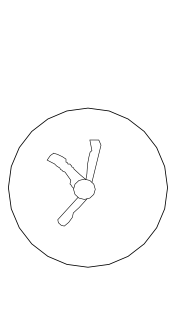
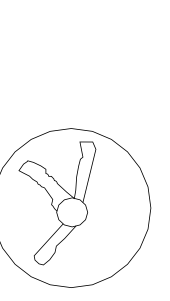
part: (73, 182) -> (56, 202), size x1.43

